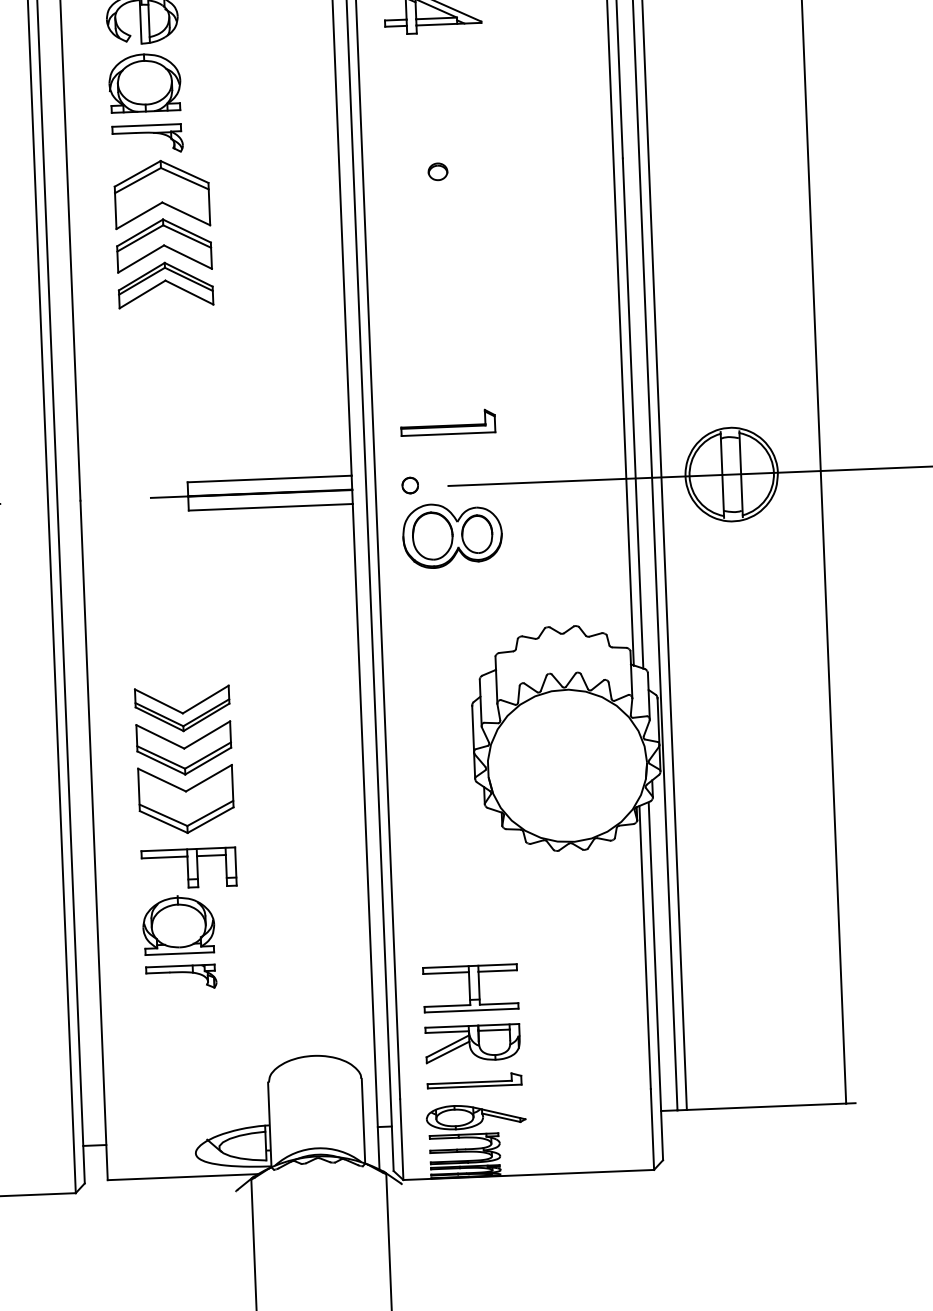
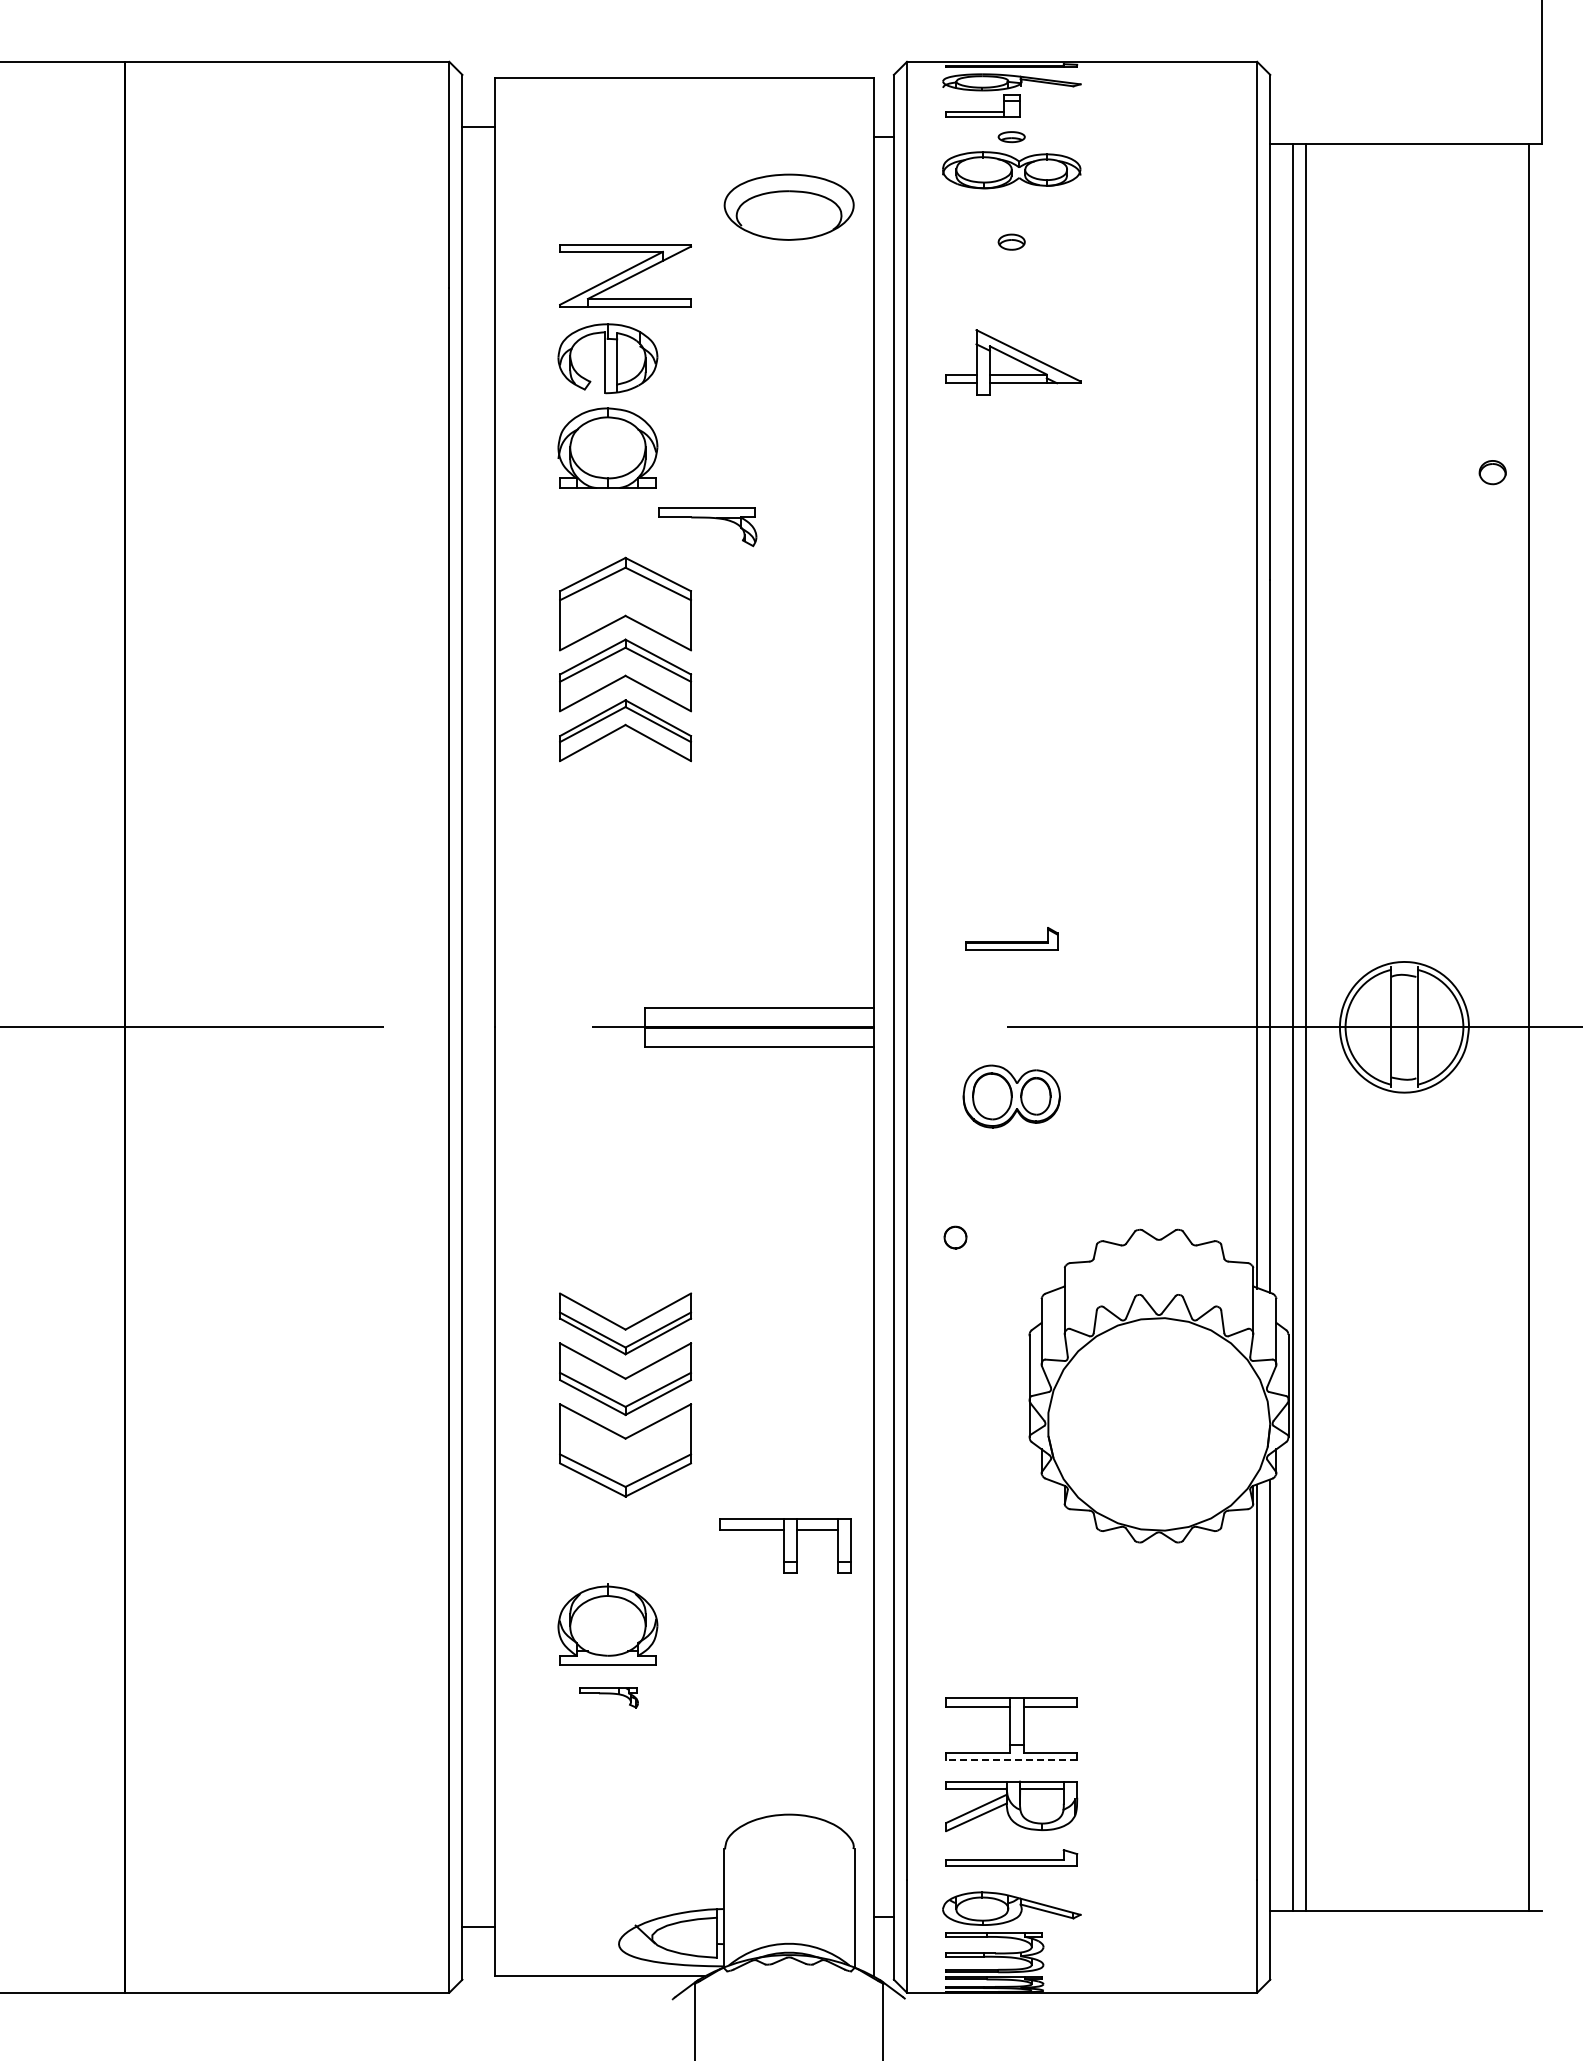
part: (147, 133) -> (707, 518), moved
part: (437, 171) -> (1492, 472), moved
part: (447, 422) -> (1011, 938), size x0.7
part: (410, 485) -> (955, 1237), moved
part: (452, 535) -> (1011, 1096), size x0.7
part: (189, 867) -> (785, 1545), moved
part: (181, 977) -> (608, 1697), size x0.6
line: (471, 1010) -> (1011, 1760), solid -> dashed

